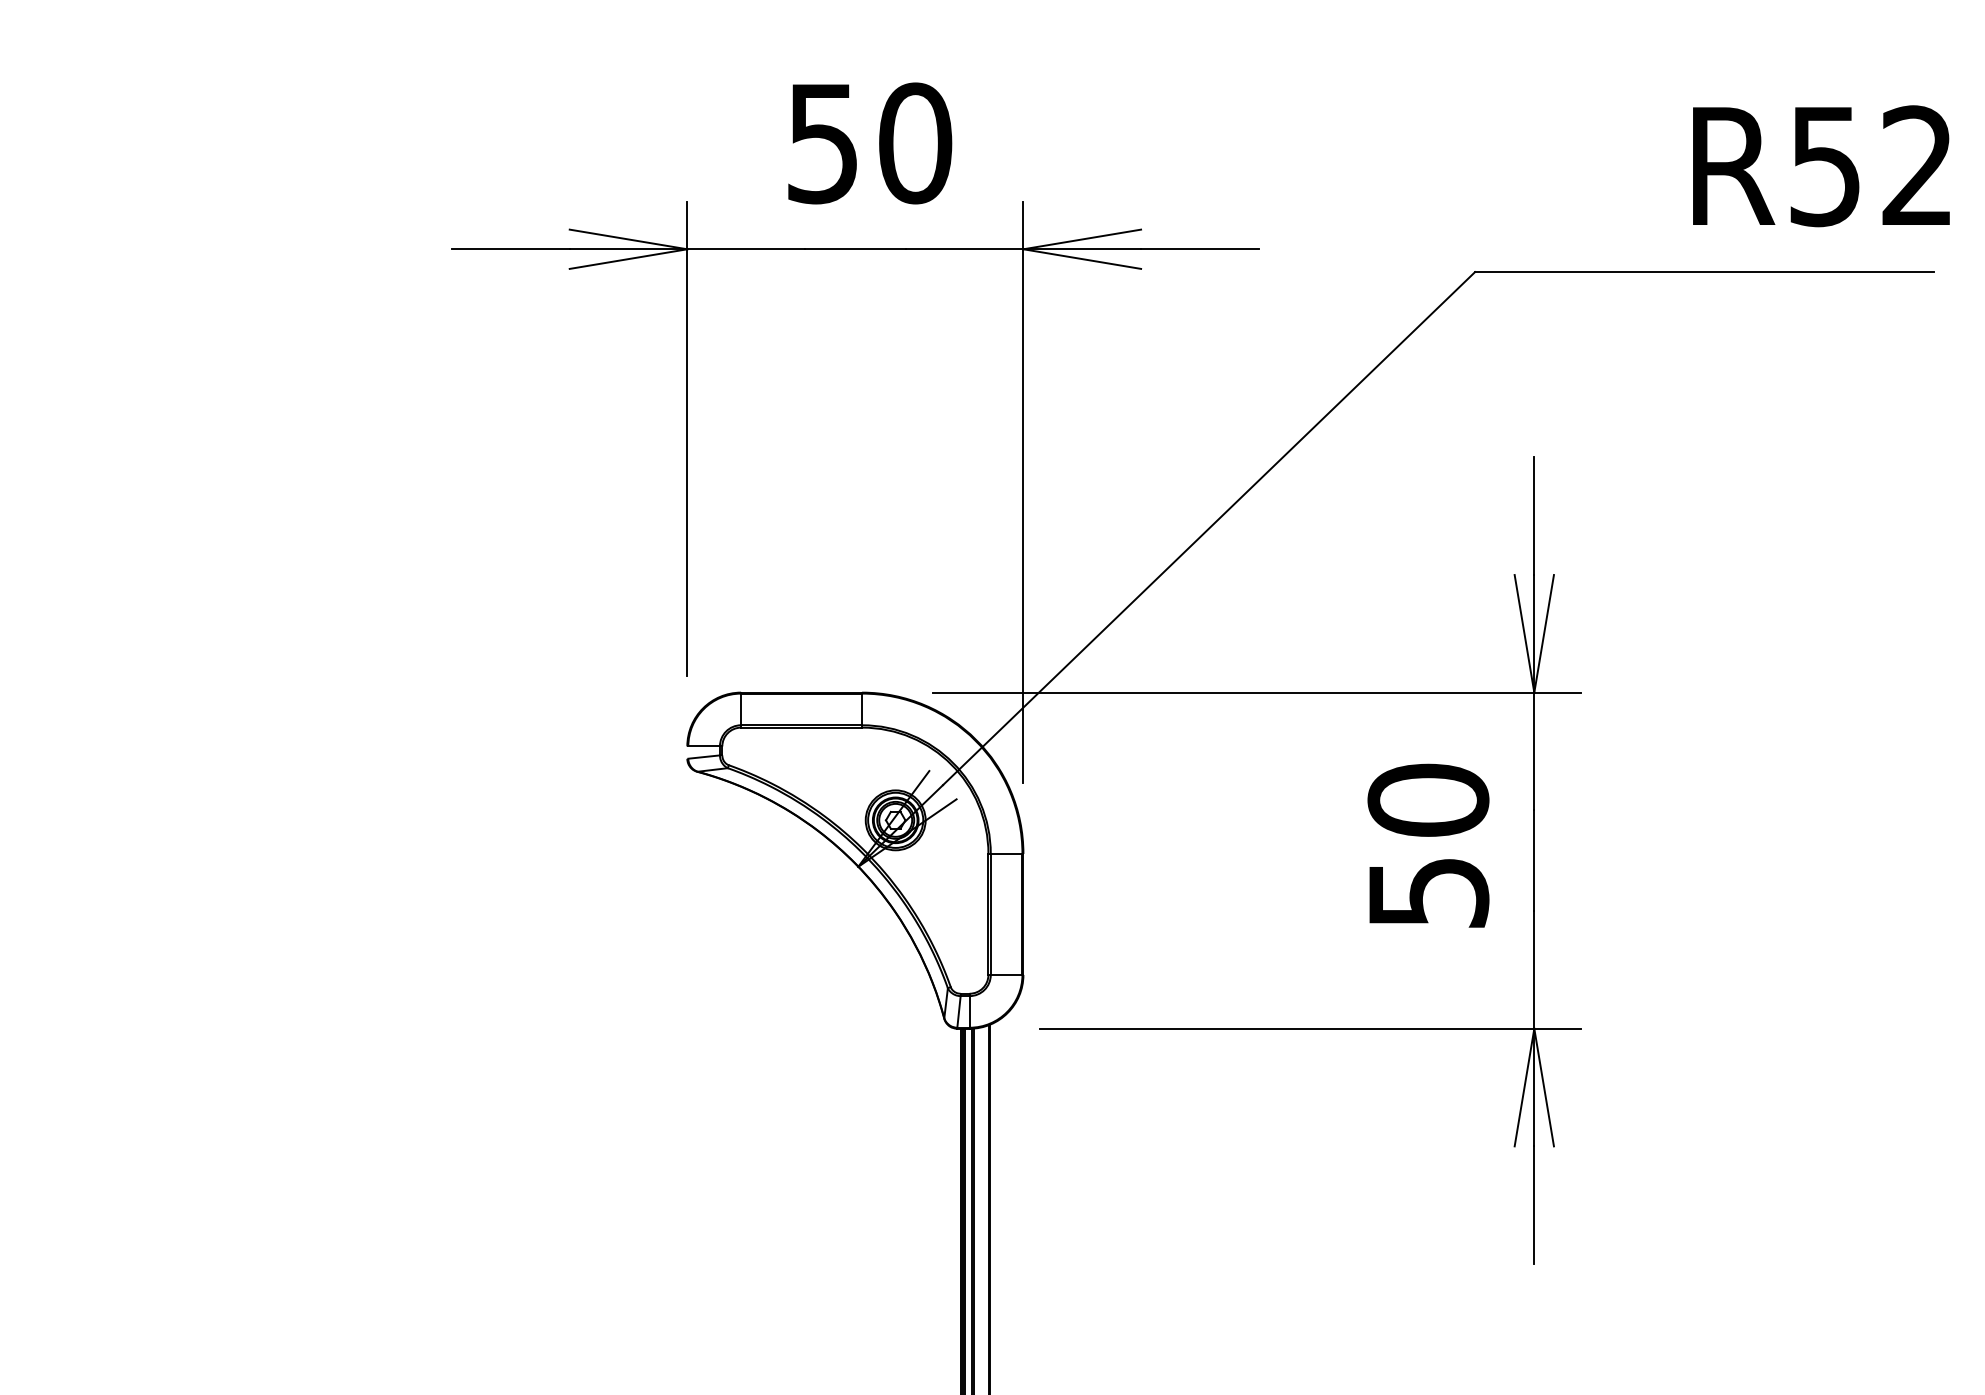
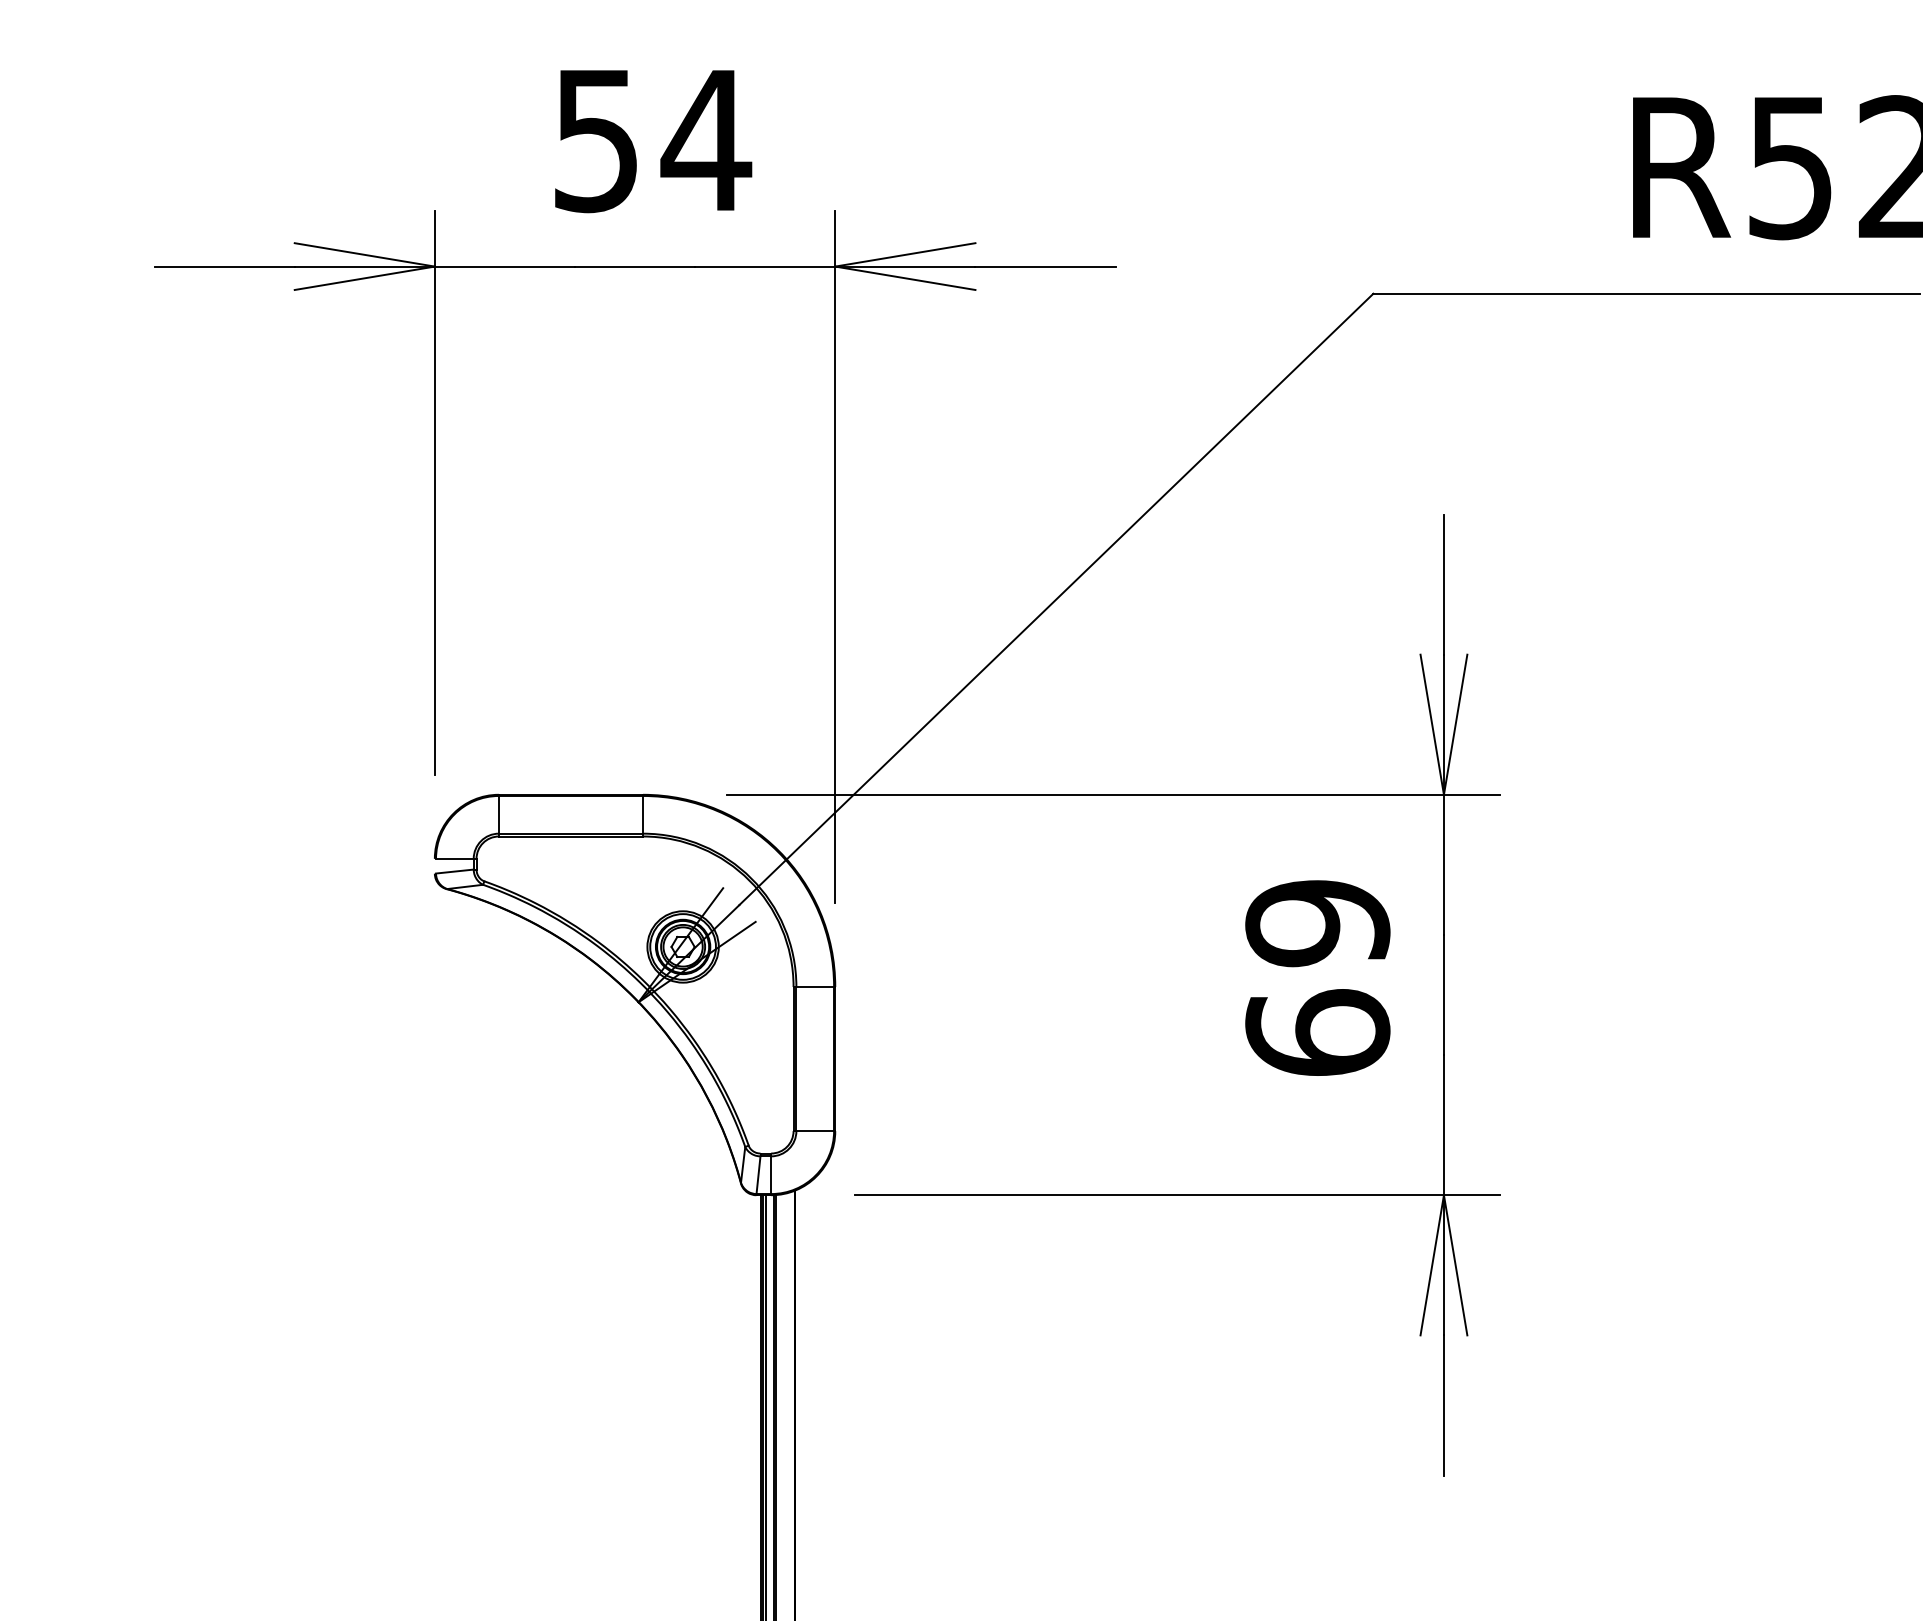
text: (914, 143) -> (705, 140), 50 -> 54
text: (1428, 845) -> (1317, 976), 50 -> 69

